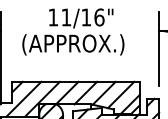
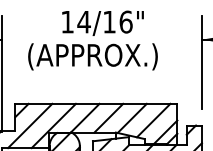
text: (66, 17) -> (84, 22), 11/16" -> 14/16"

